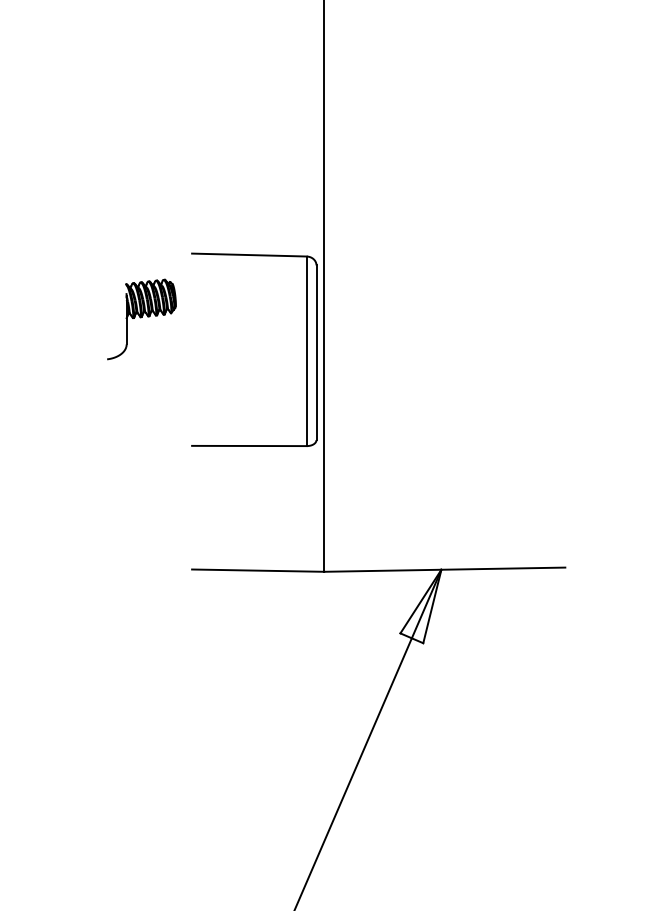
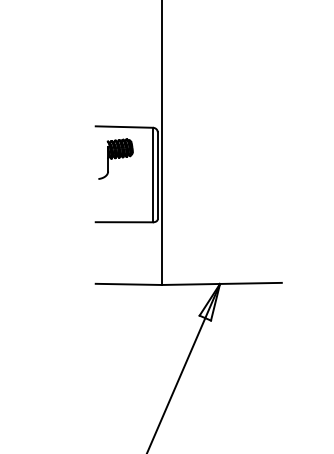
part: (141, 318) -> (115, 158), moved

